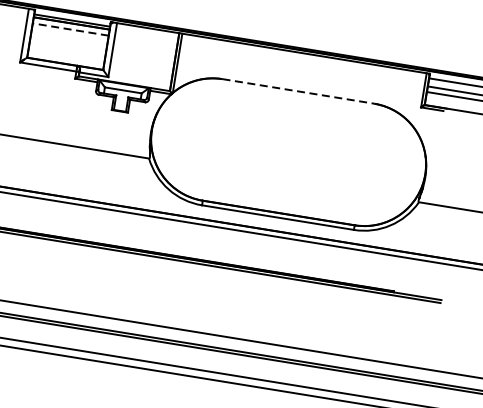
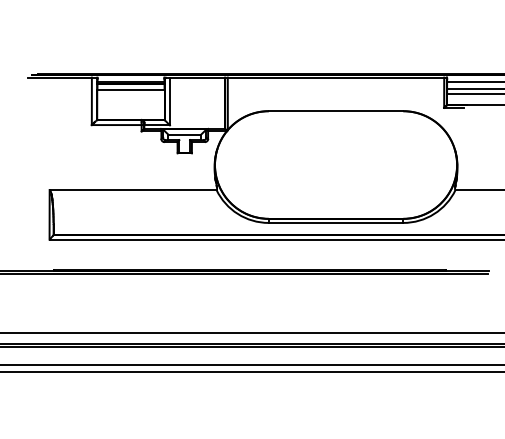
line: (70, 29) -> (130, 89), dashed -> solid
line: (298, 91) -> (336, 111), dashed -> solid

